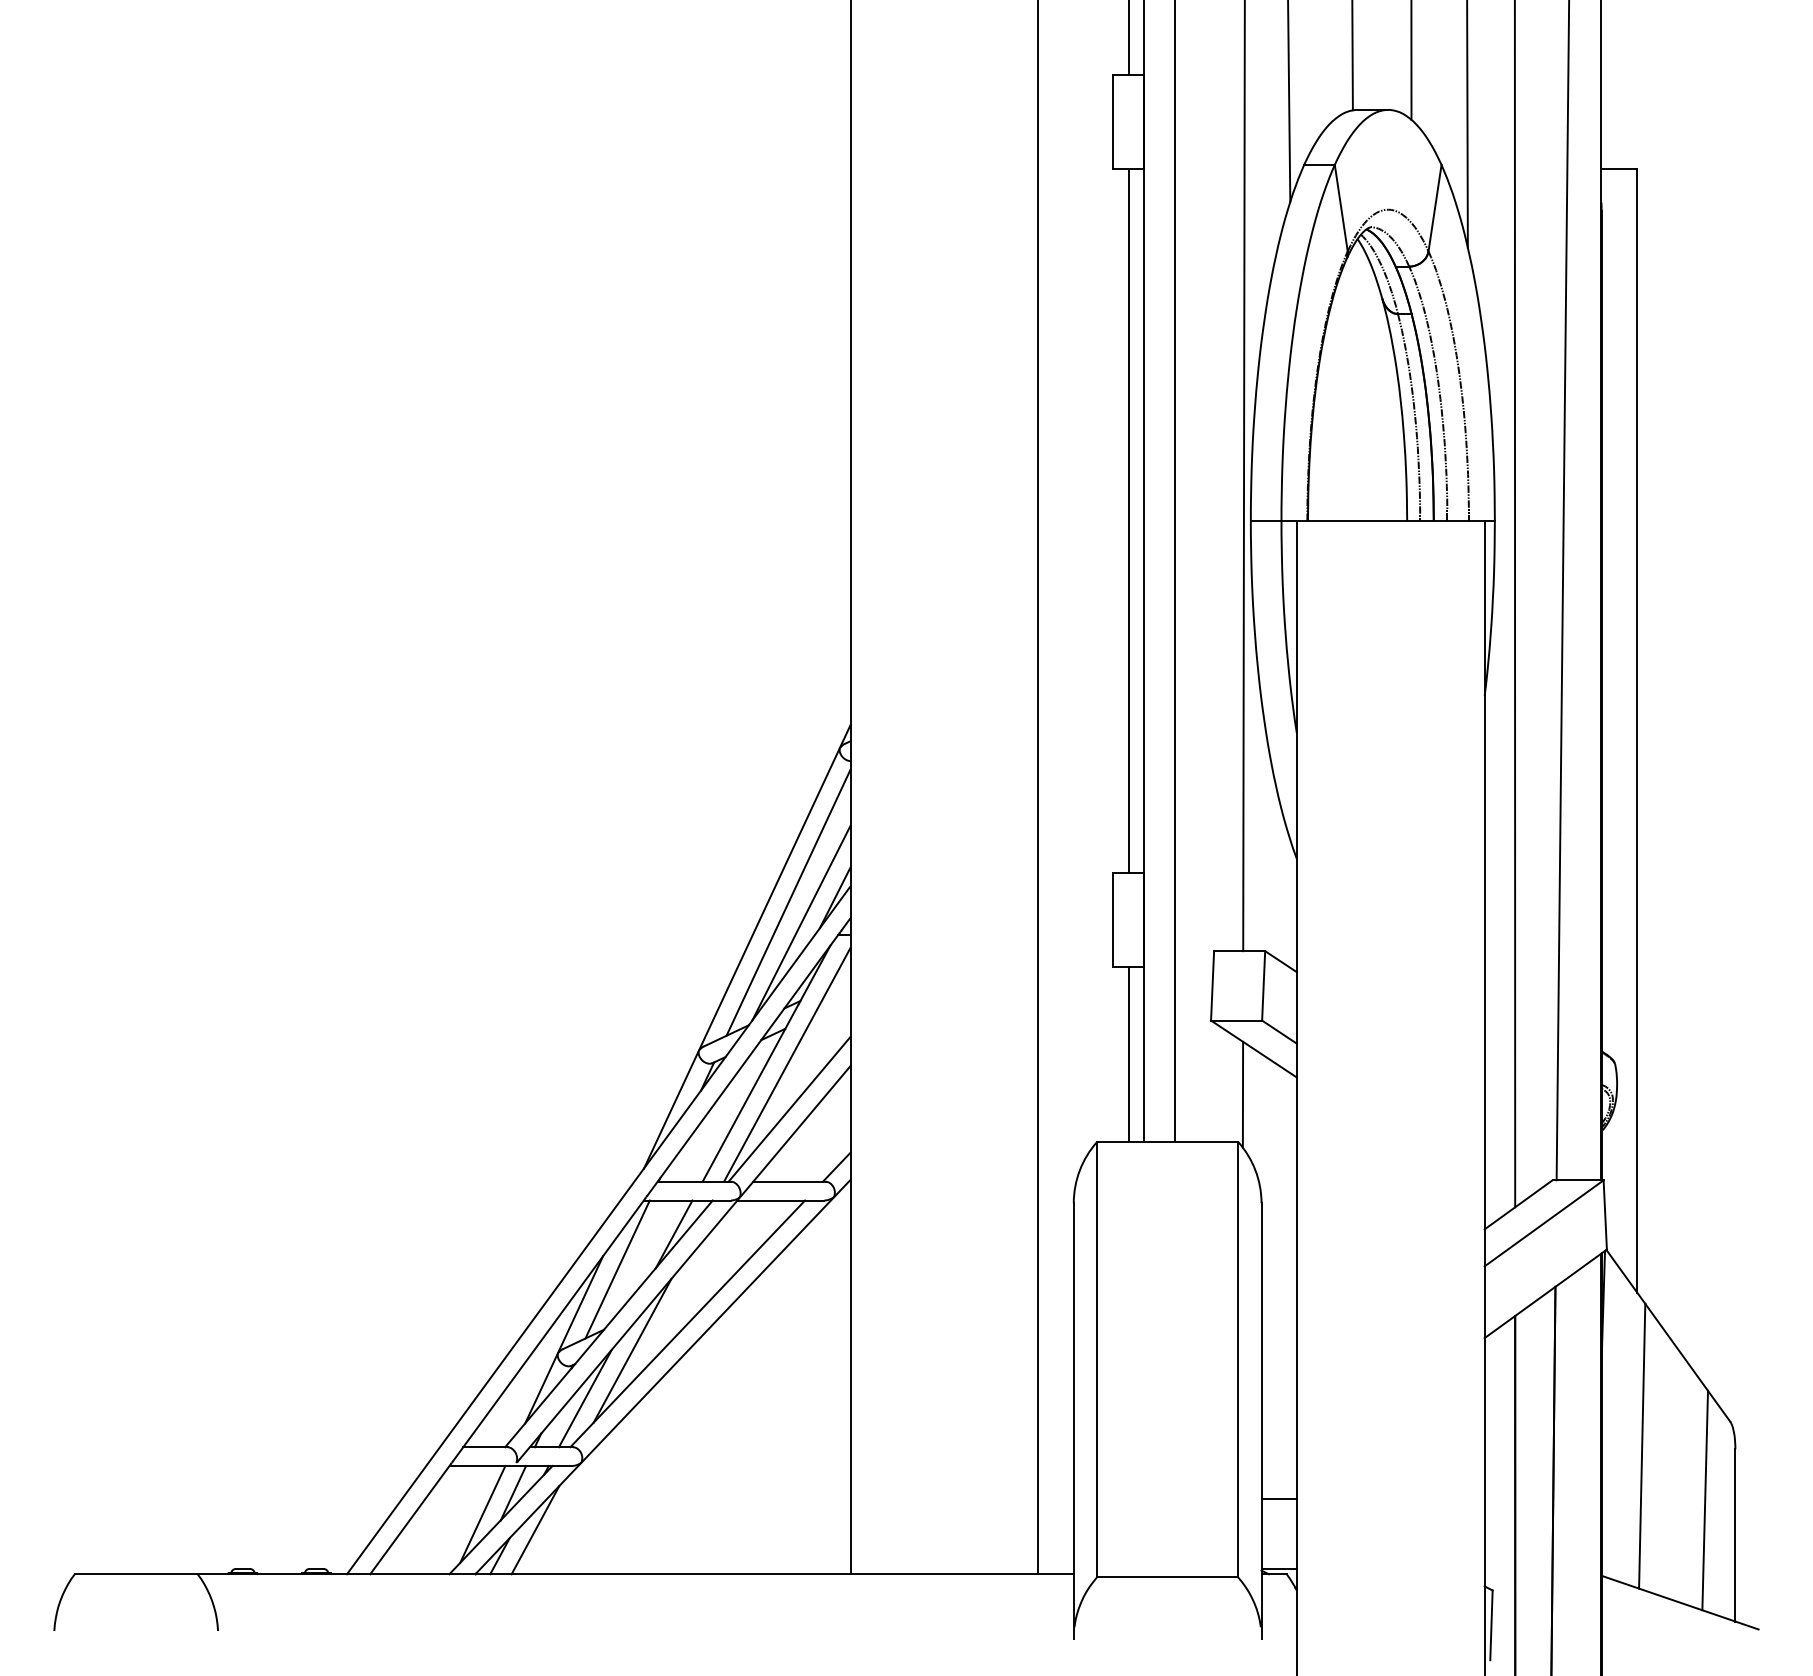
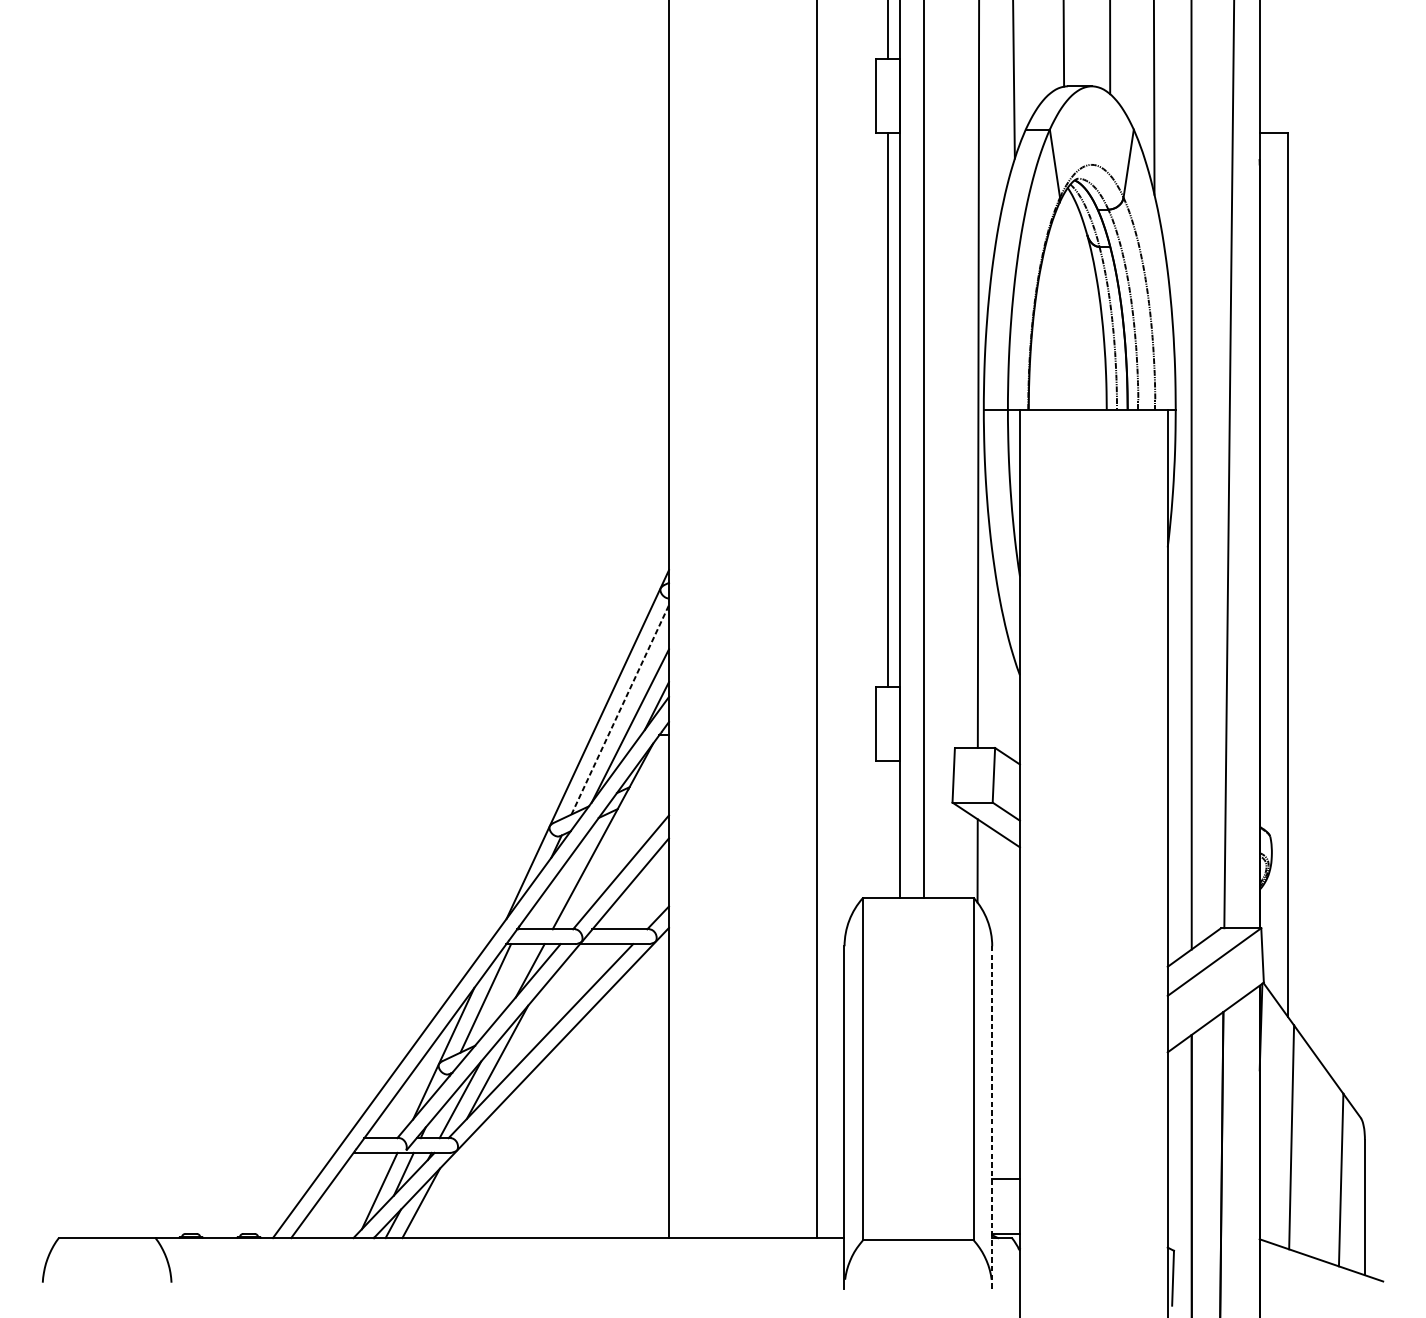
line: (788, 902) -> (620, 709), solid -> dashed
line: (1128, 1054) -> (887, 829), removed
line: (787, 1064) -> (619, 837), removed
line: (1261, 1420) -> (992, 1117), solid -> dashed

